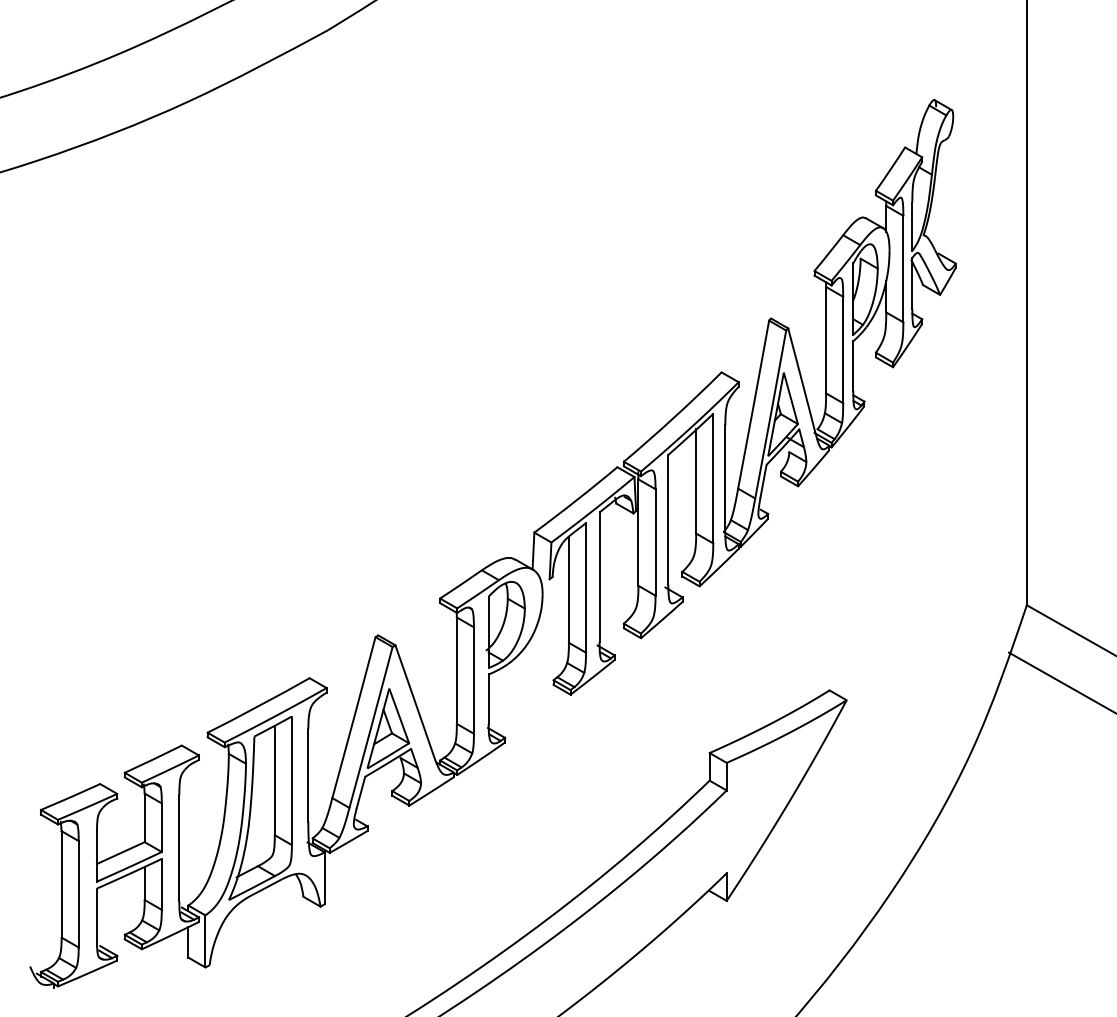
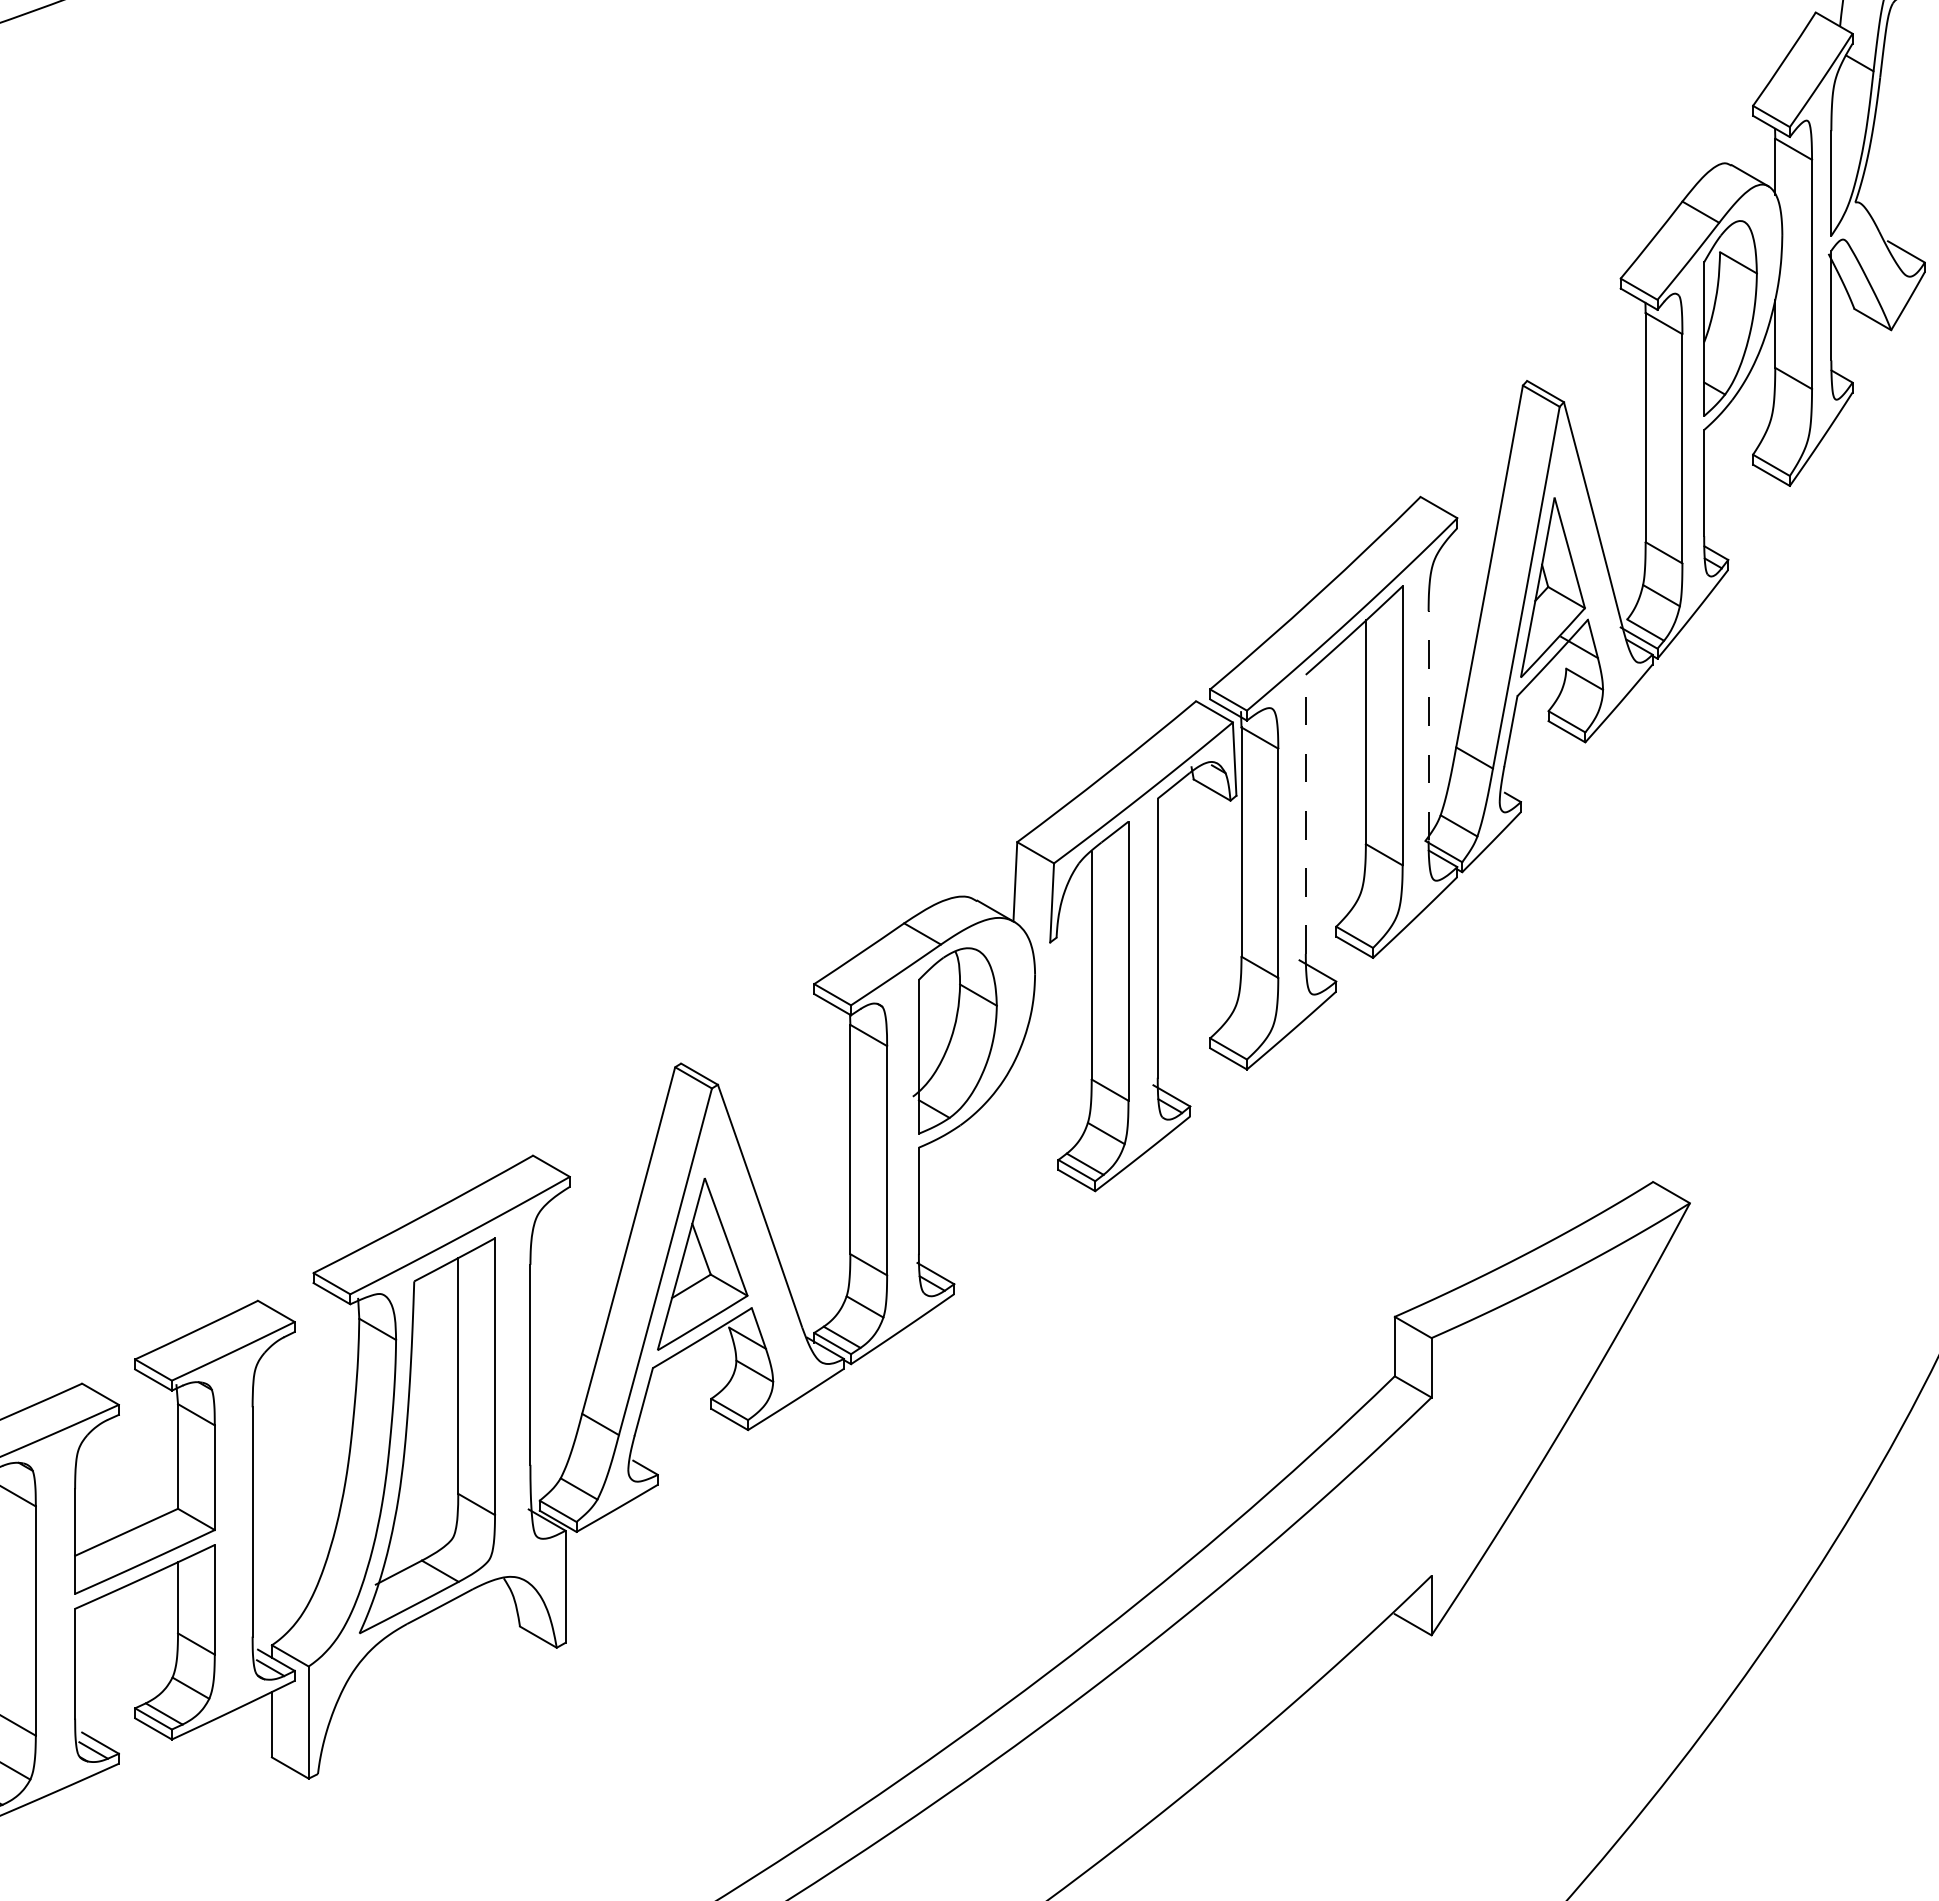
line: (725, 478) -> (1428, 725), solid -> dashed
line: (668, 519) -> (1306, 813), solid -> dashed

